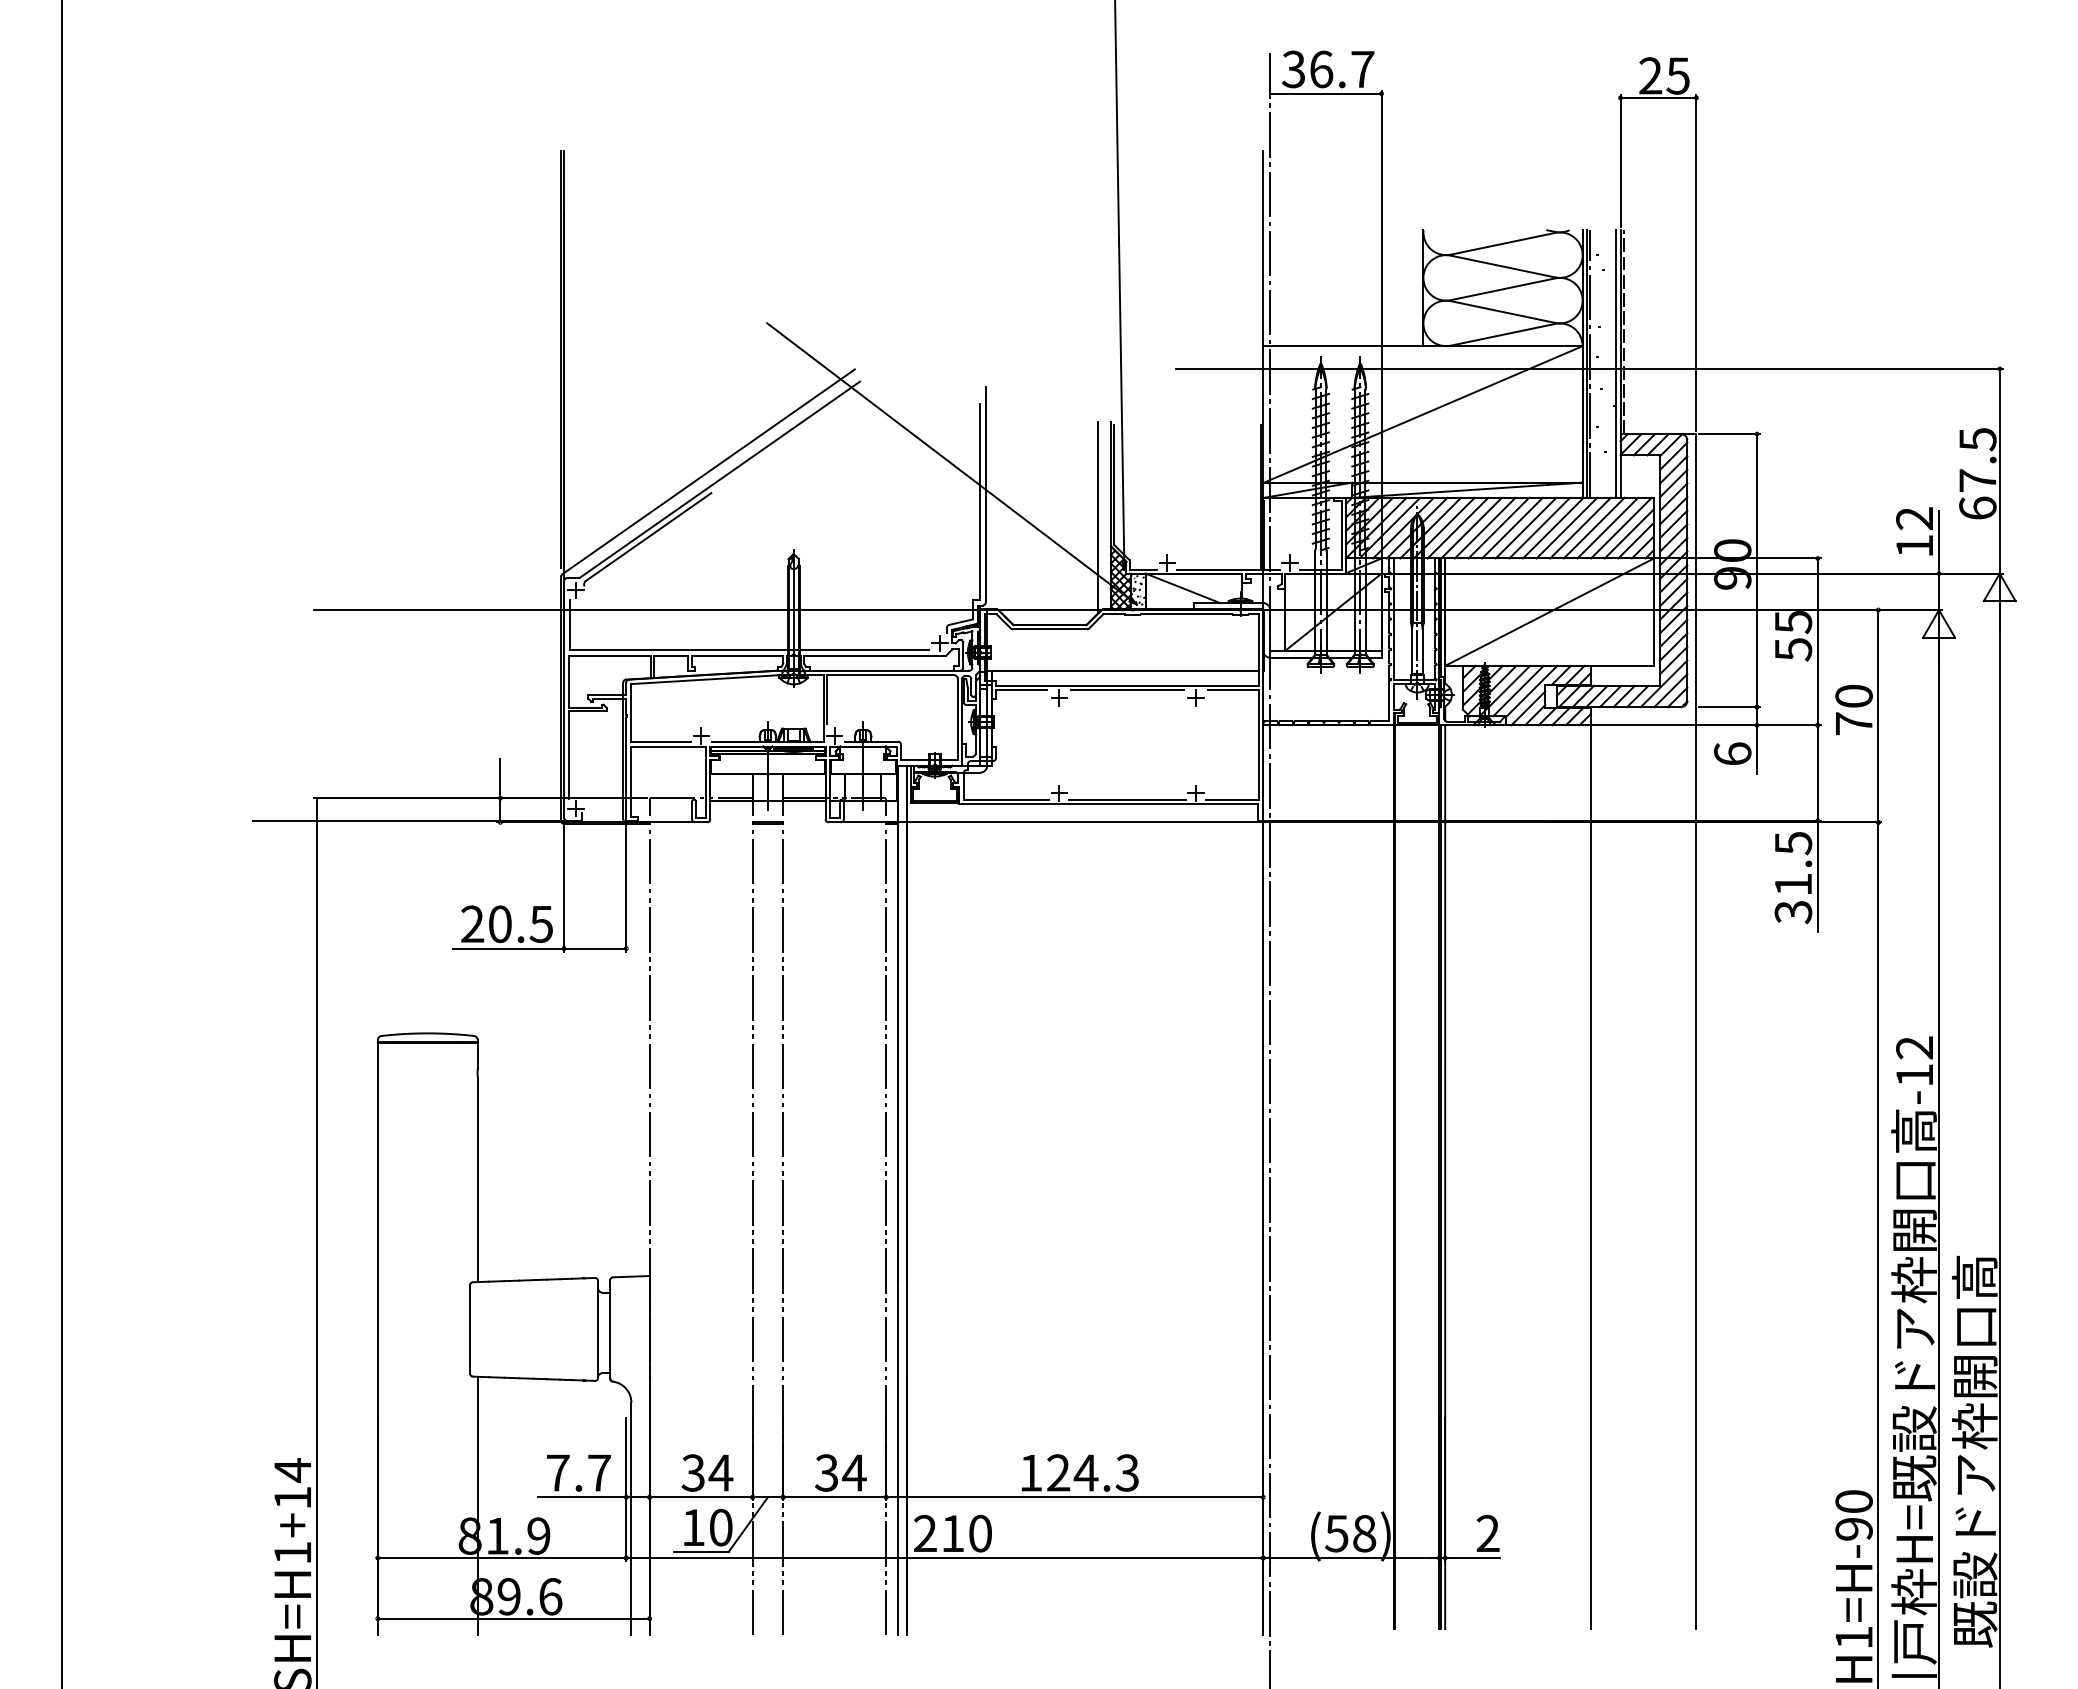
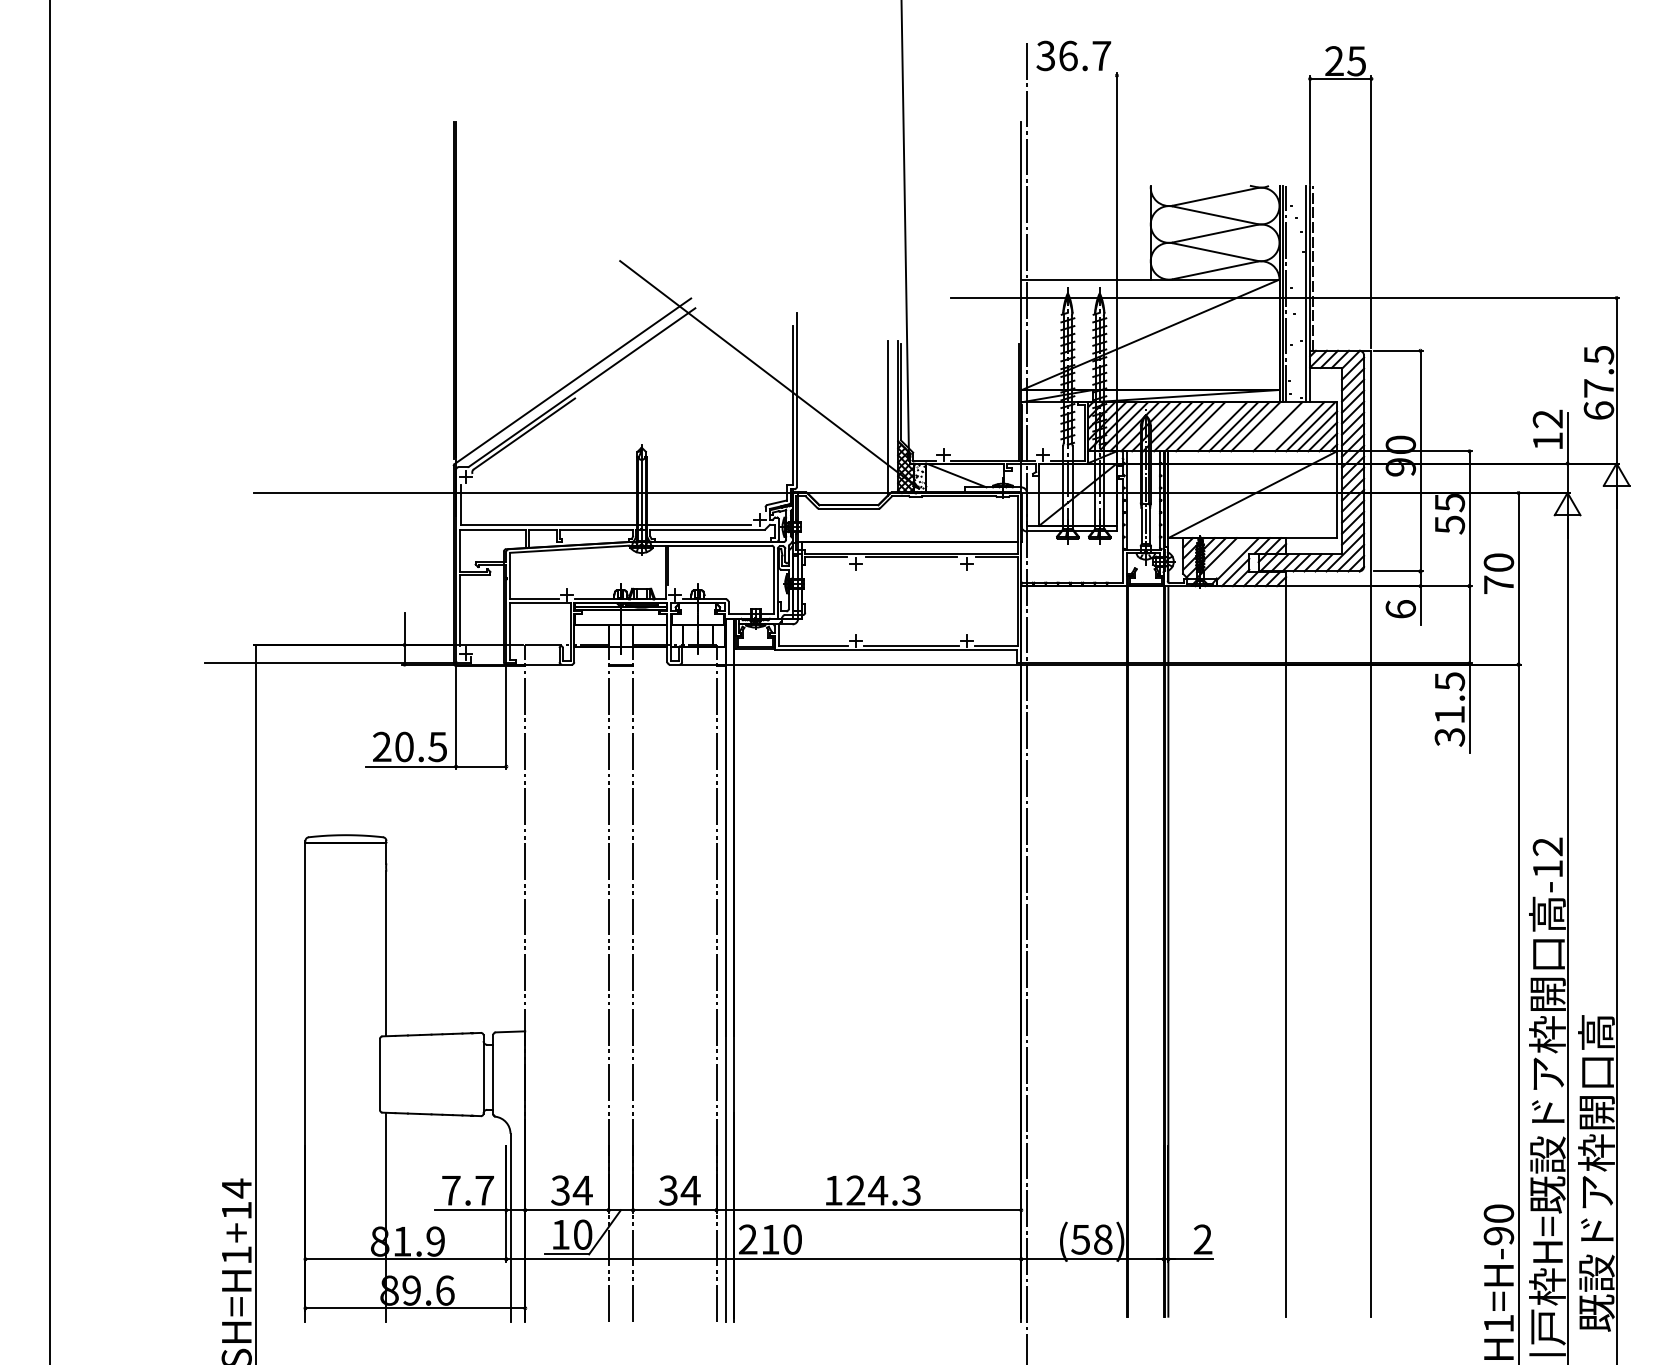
line: (1325, 93) -> (1071, 75), removed
line: (1498, 527) -> (1211, 426), removed
line: (1566, 527) -> (1266, 426), removed
line: (1593, 527) -> (1288, 426), removed
line: (1518, 690) -> (1227, 558), removed

